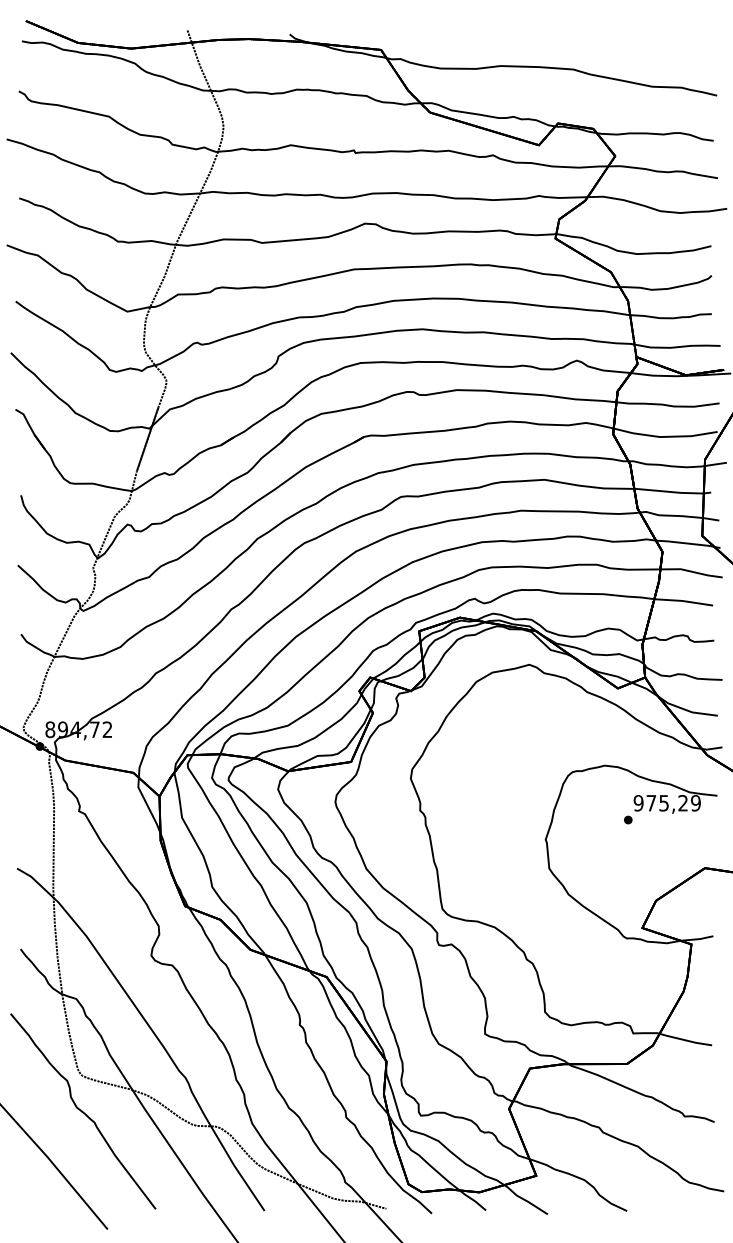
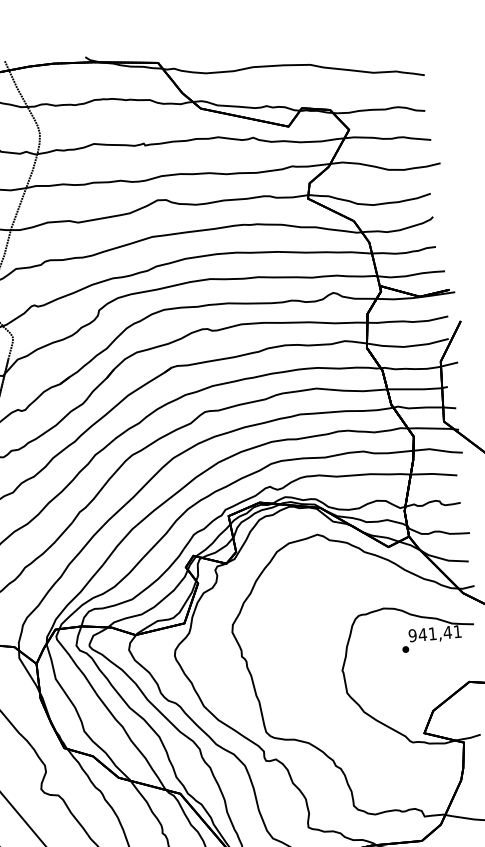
text: (673, 802) -> (440, 632), 975,29 -> 941,41

